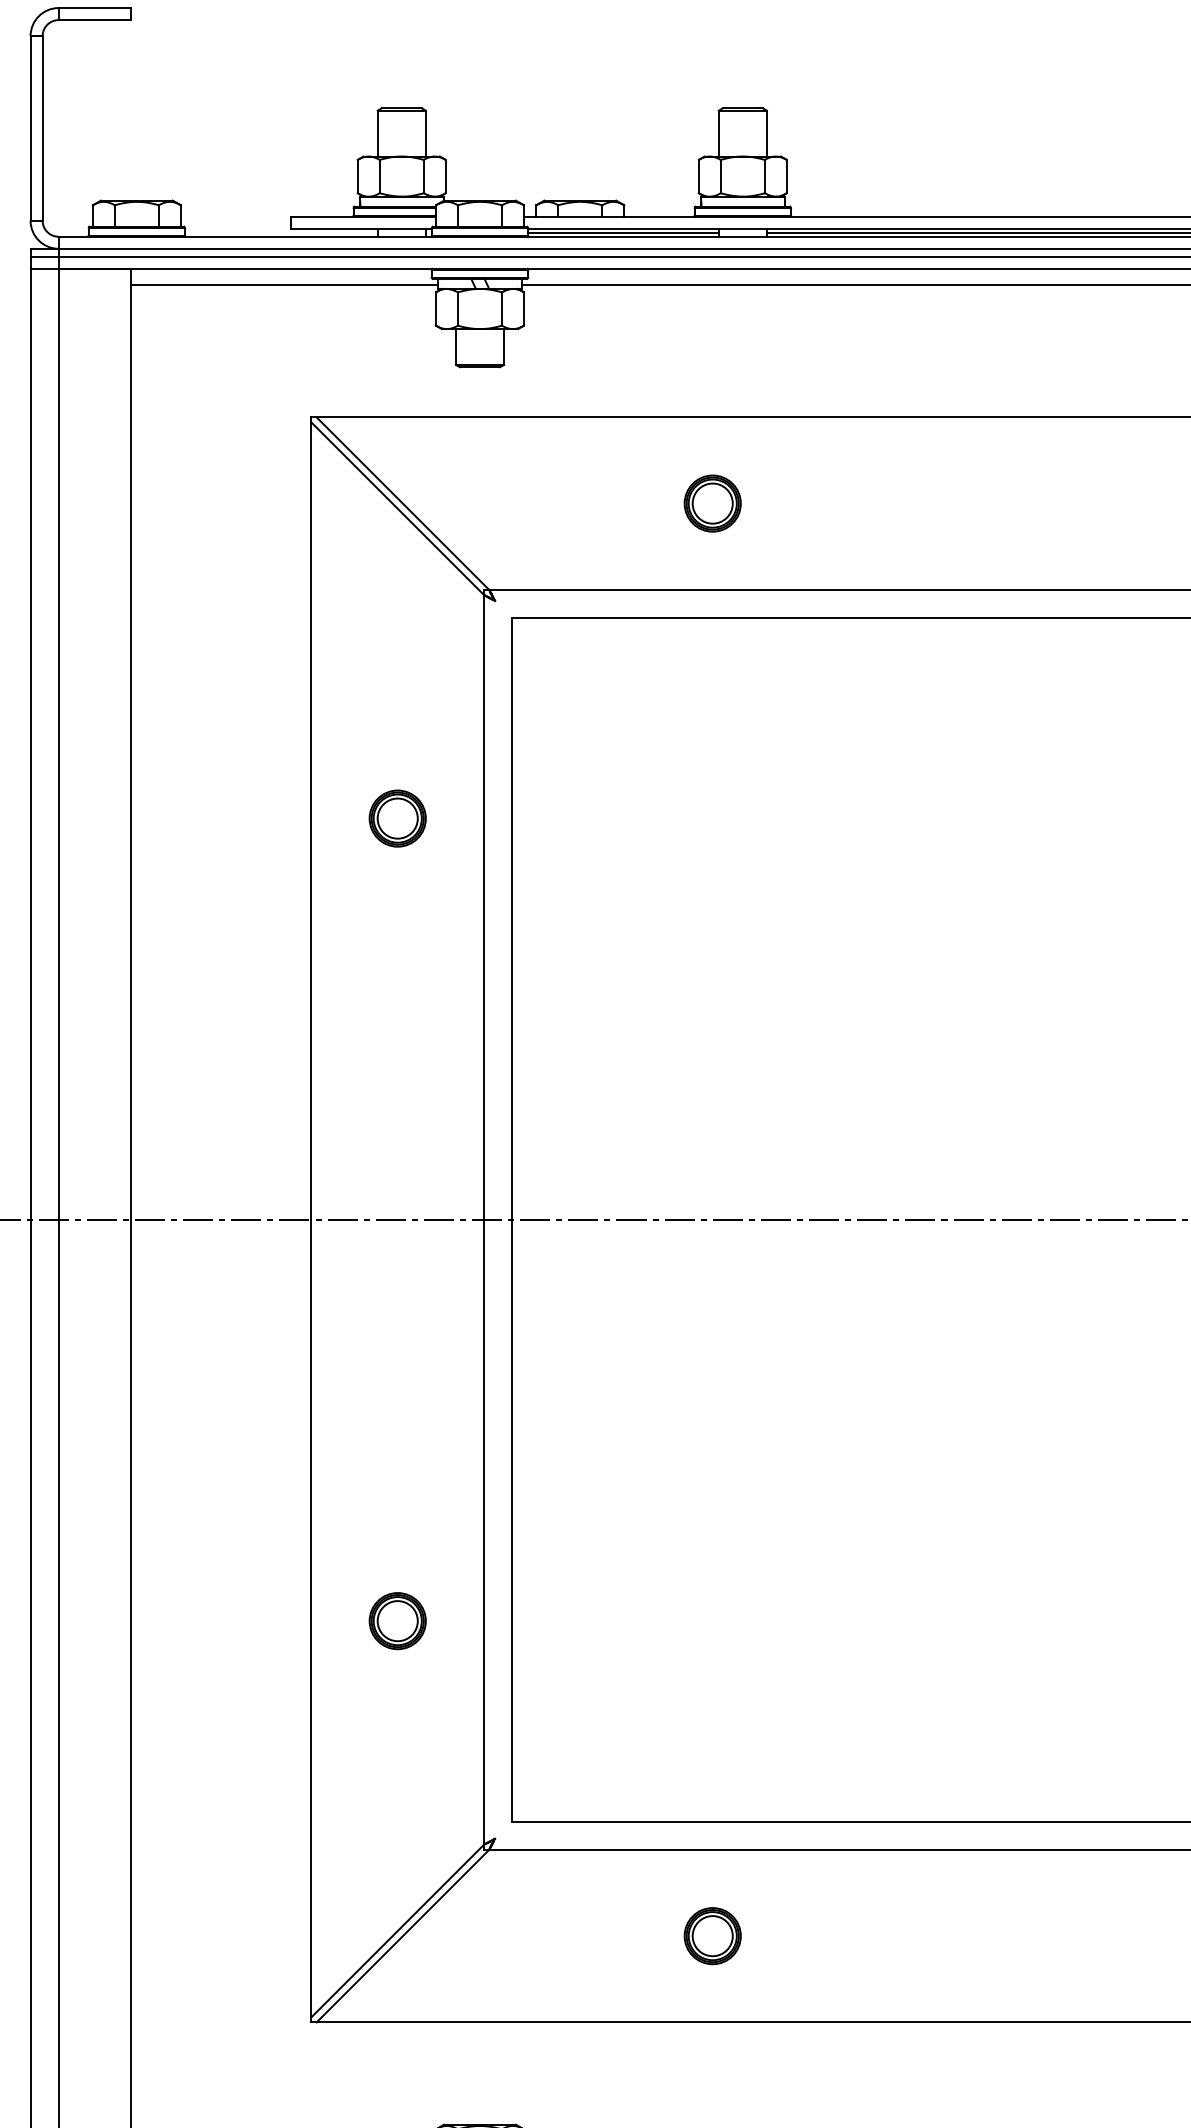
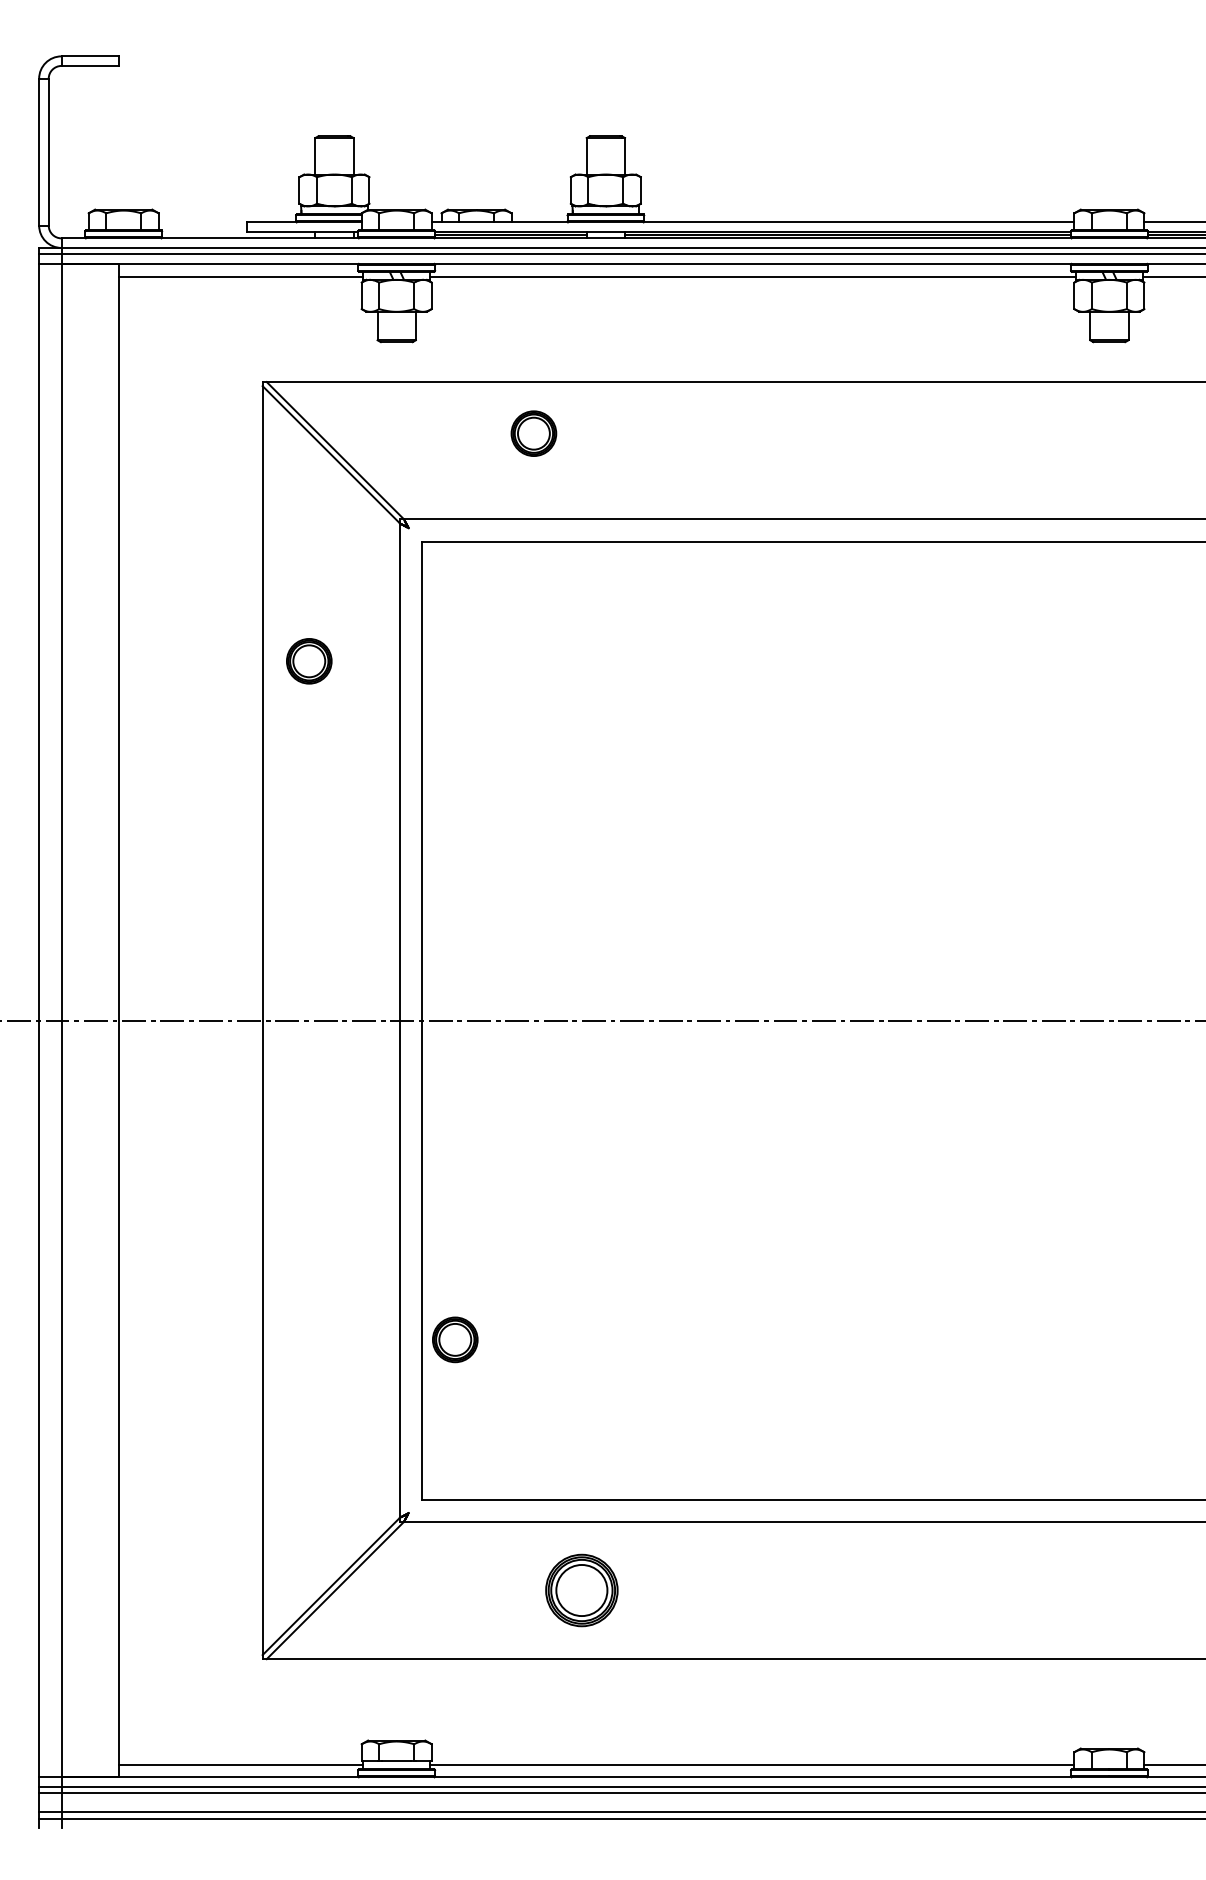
part: (712, 503) -> (533, 433), moved
part: (398, 818) -> (309, 661), moved
part: (398, 1620) -> (455, 1339), moved
part: (712, 1936) -> (581, 1590), size x1.6

